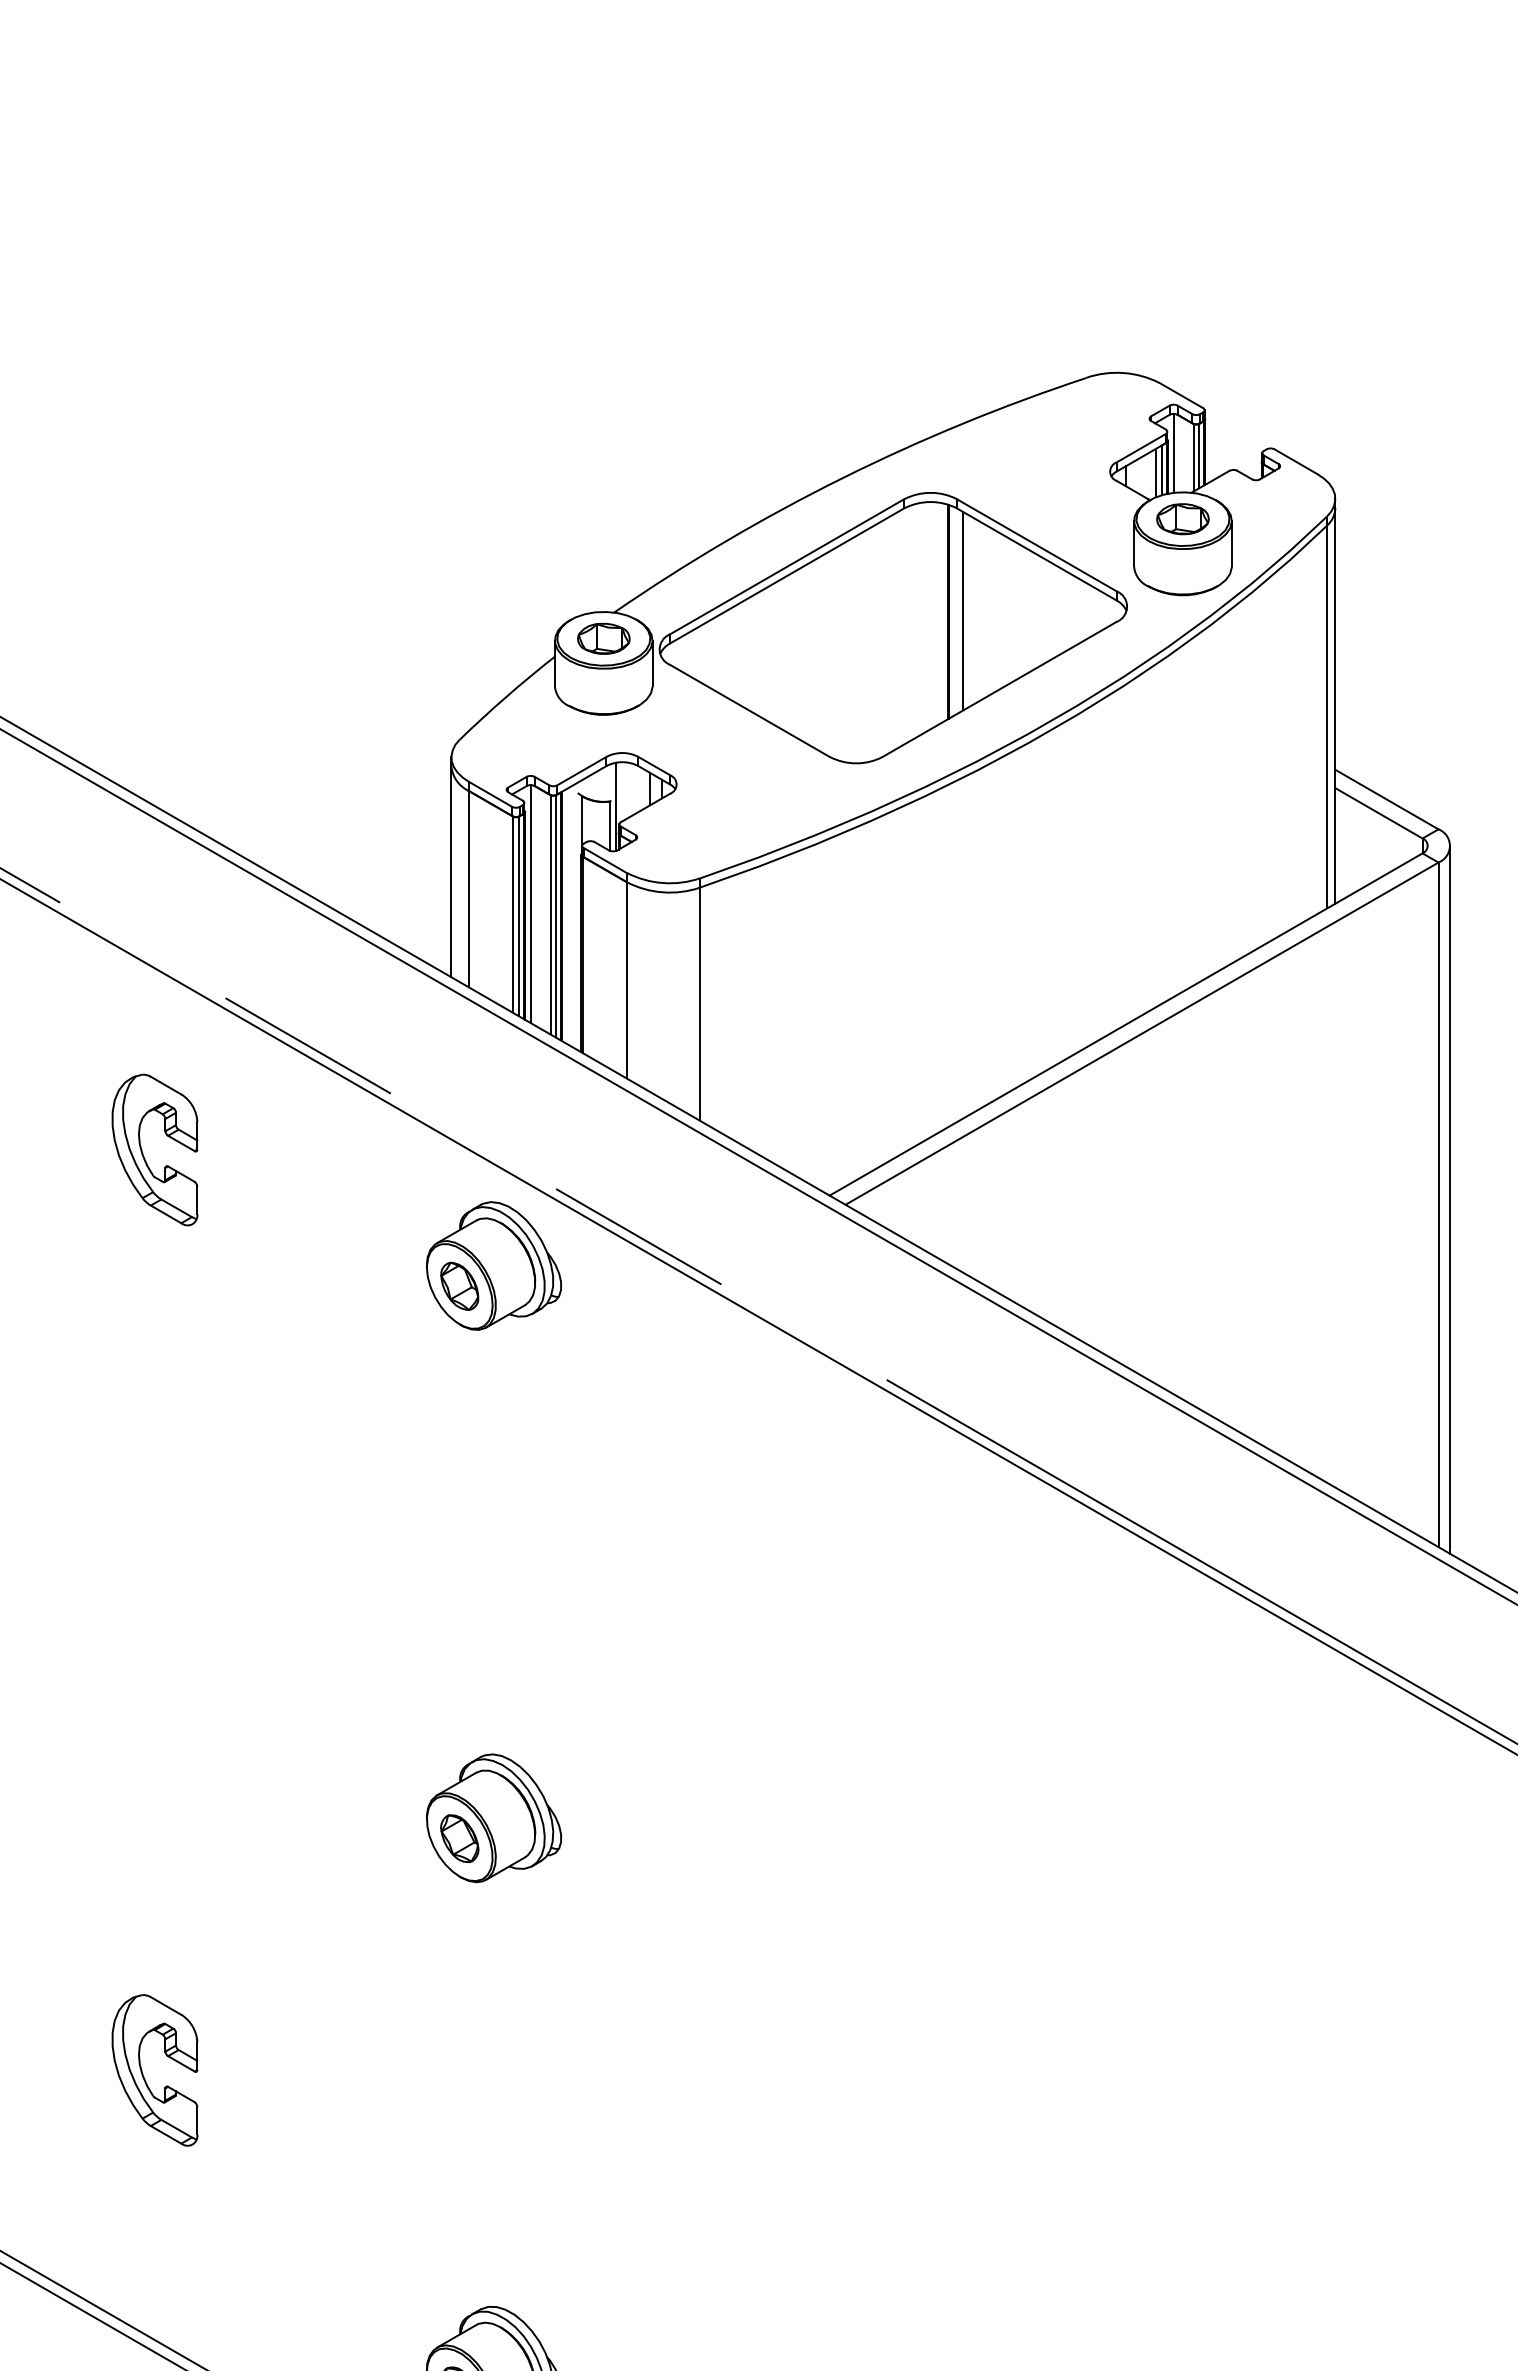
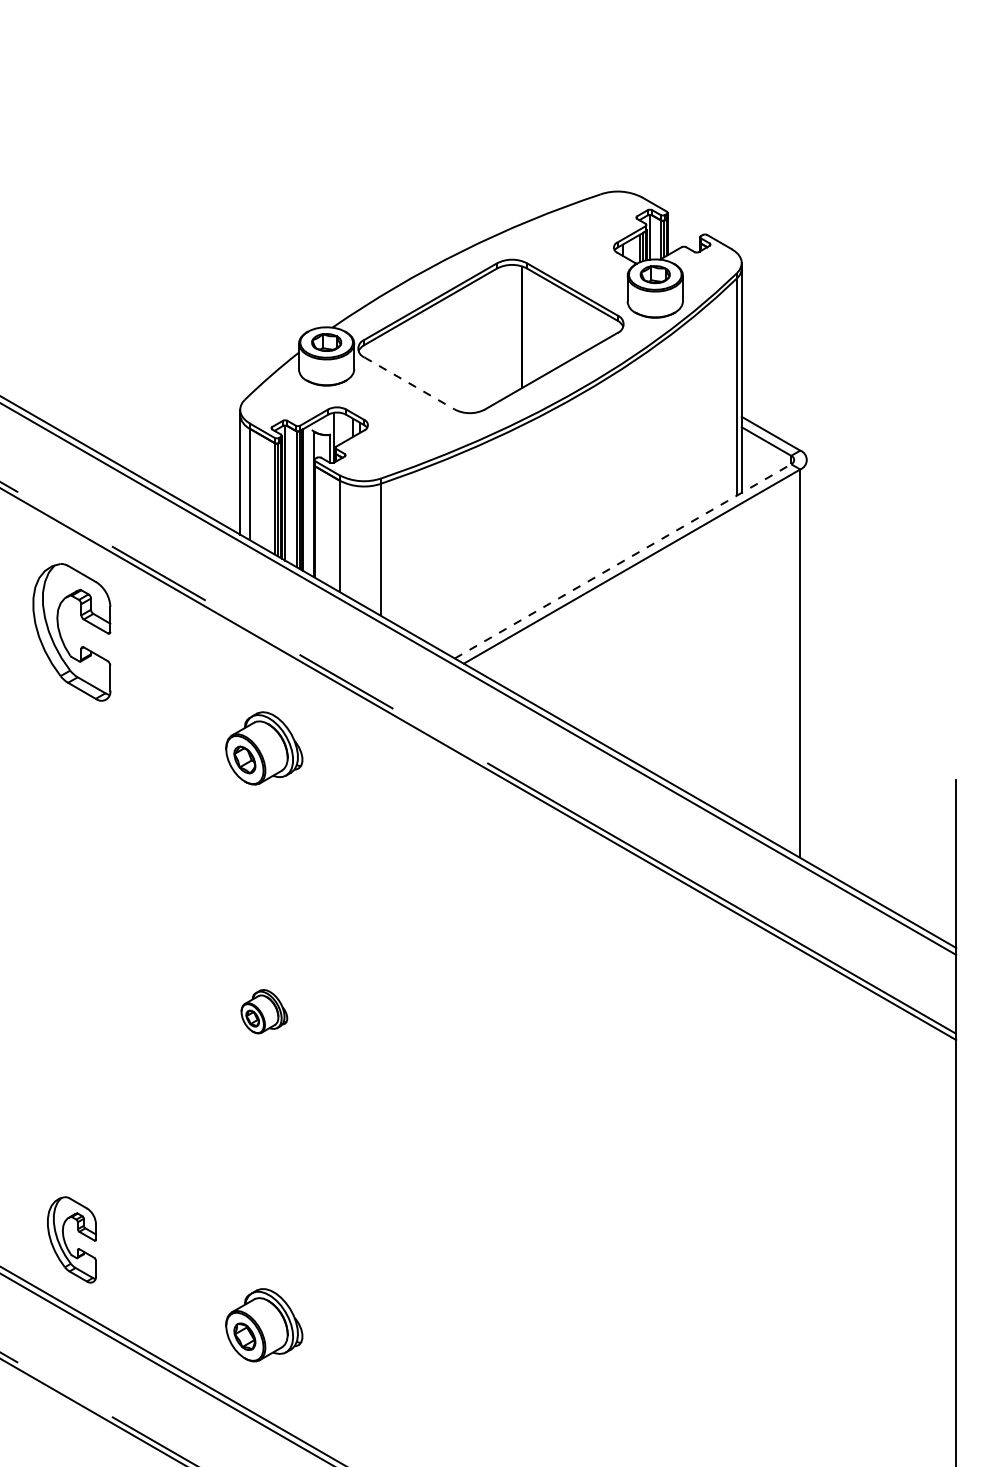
line: (963, 610) -> (530, 326), removed
line: (751, 711) -> (410, 383), solid -> dashed
line: (1126, 1024) -> (623, 561), solid -> dashed
part: (154, 1149) -> (71, 632), size x1.6
line: (1451, 1199) -> (807, 660), removed
part: (494, 1266) -> (264, 748), moved
part: (494, 1817) -> (264, 1011), size x0.6
part: (143, 2071) -> (65, 1240), moved

